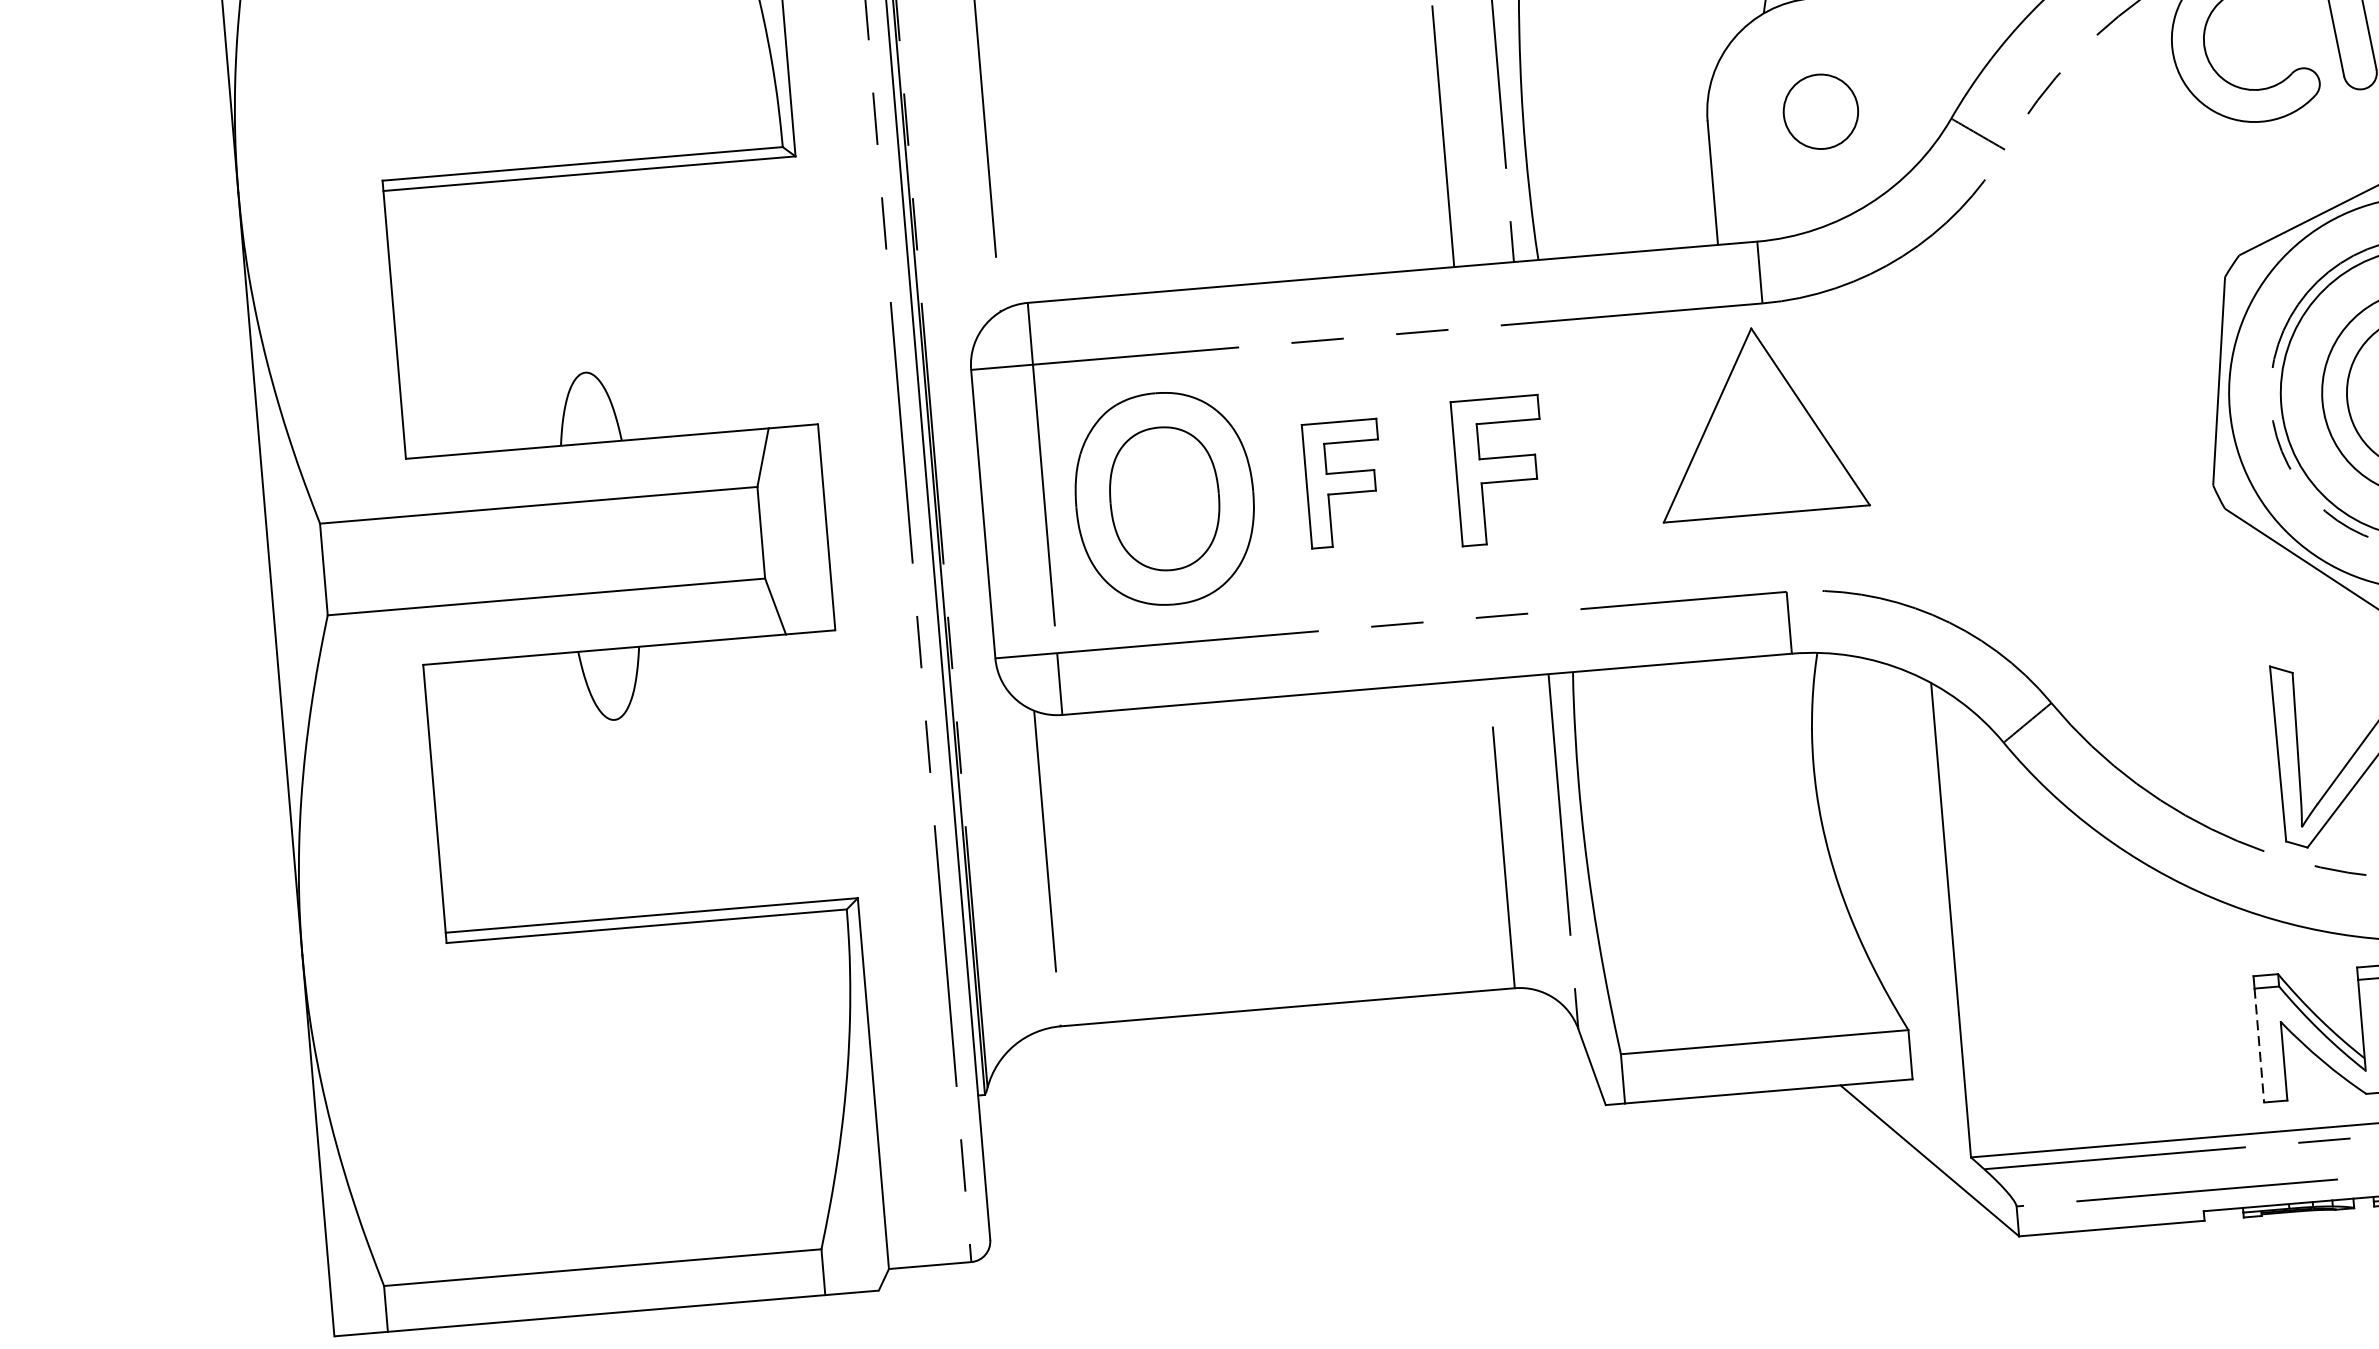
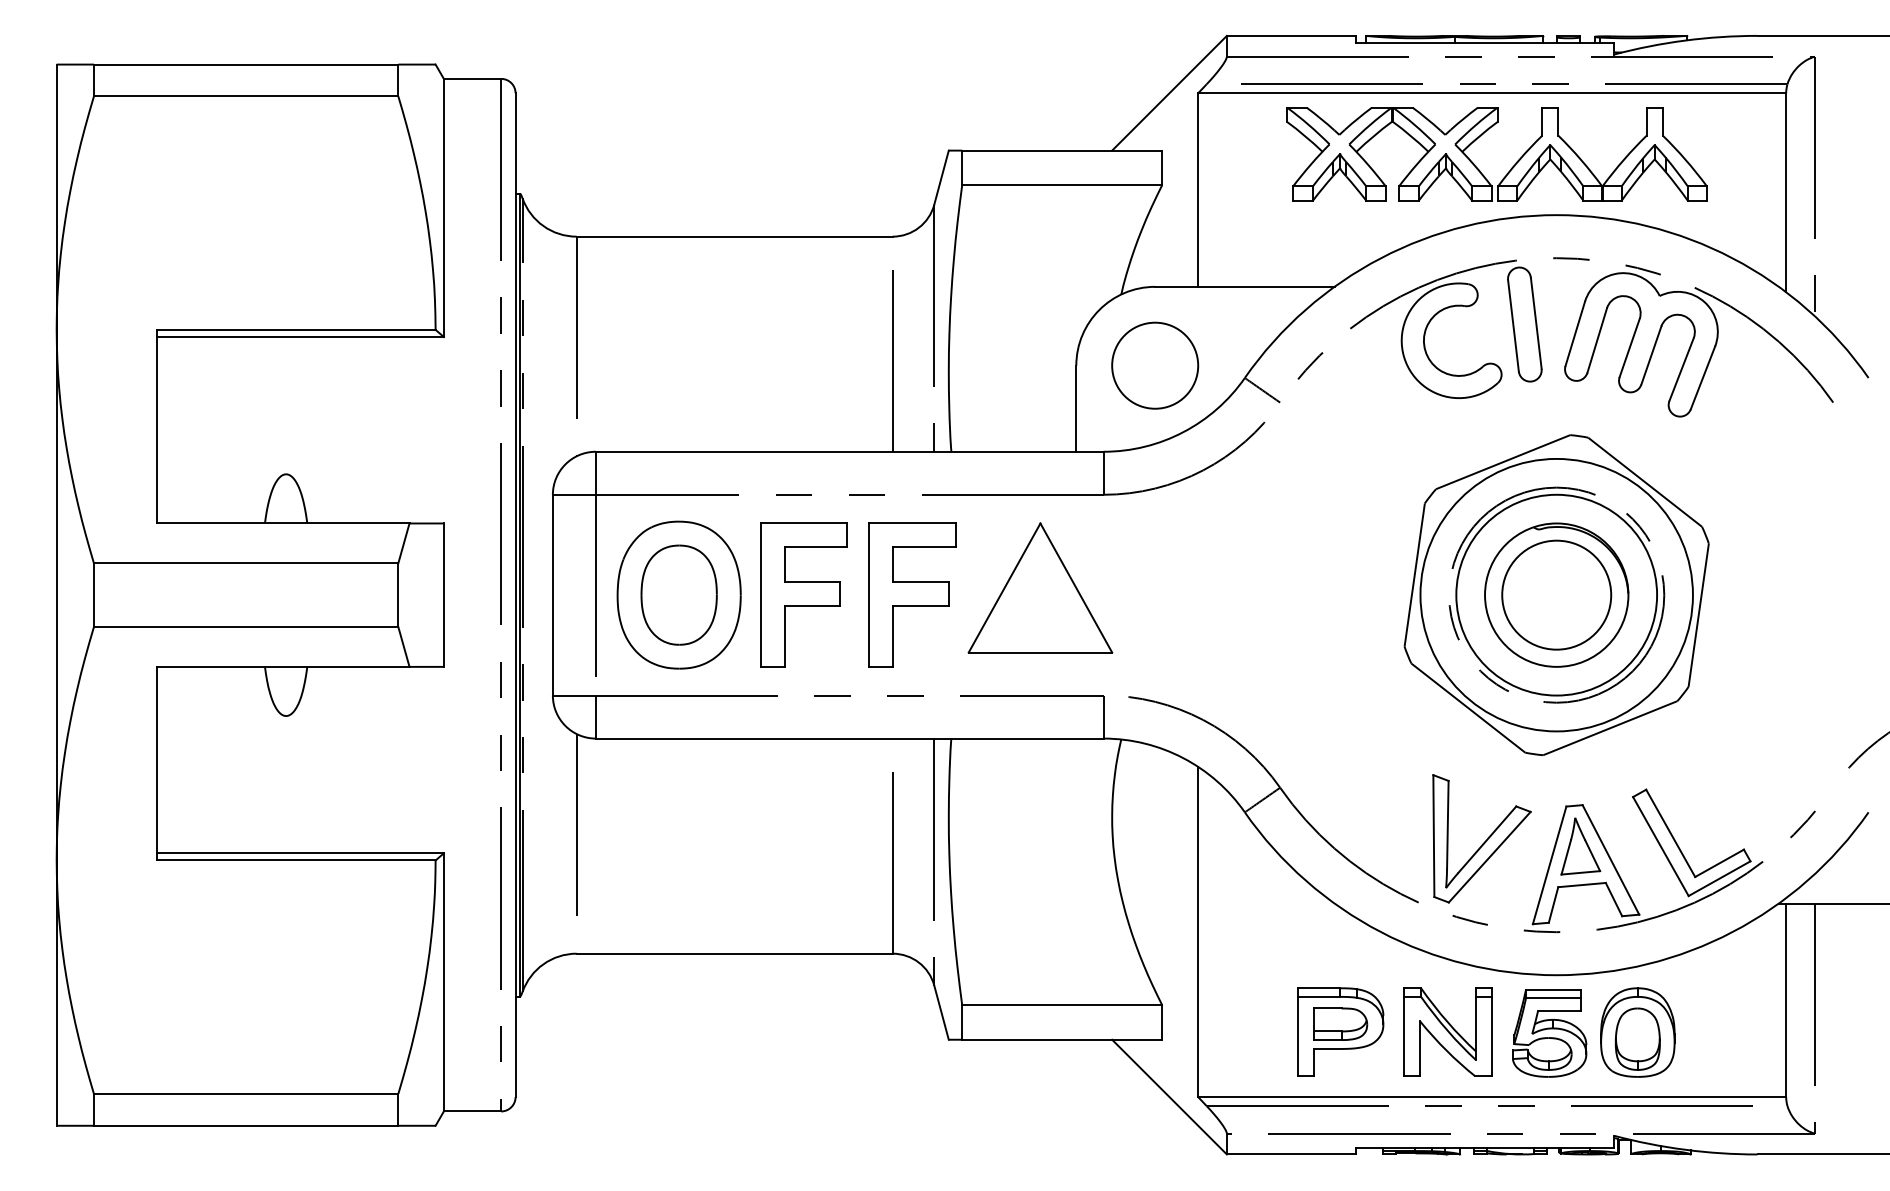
circle: (1821, 111) -> (1155, 365), size x1.67
part: (1759, 420) -> (1040, 587), moved
part: (1499, 469) -> (912, 594), size x1.43
part: (1343, 482) -> (803, 594), size x1.67
part: (2167, 1045) -> (1340, 1031), added
line: (2258, 1045) -> (1403, 1036), dashed -> solid

